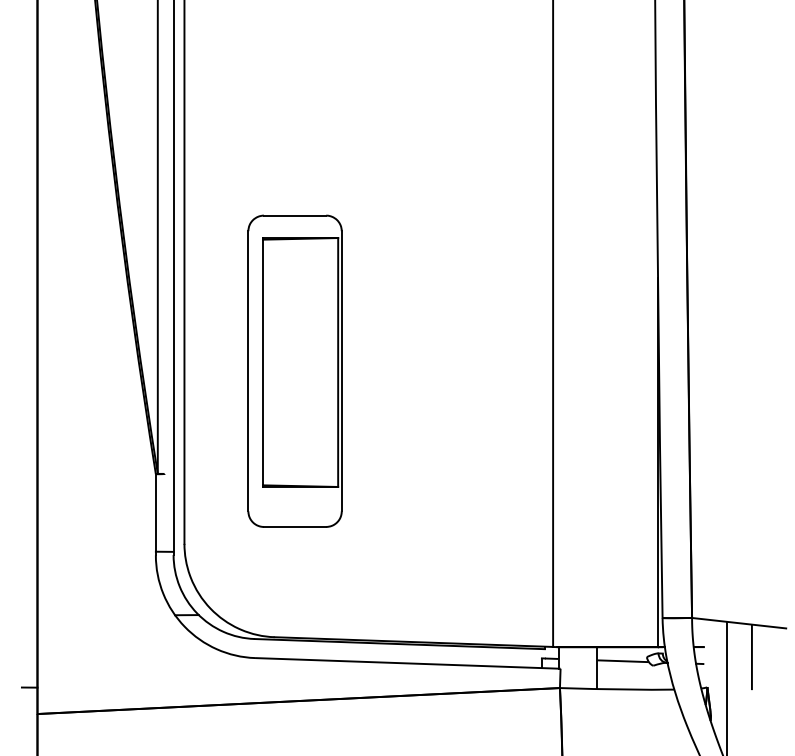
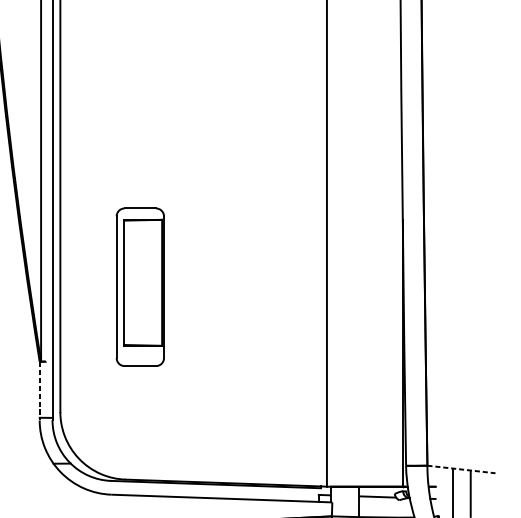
part: (294, 370) -> (139, 286), size x0.7
line: (155, 514) -> (39, 390), solid -> dashed
line: (739, 623) -> (461, 469), solid -> dashed

